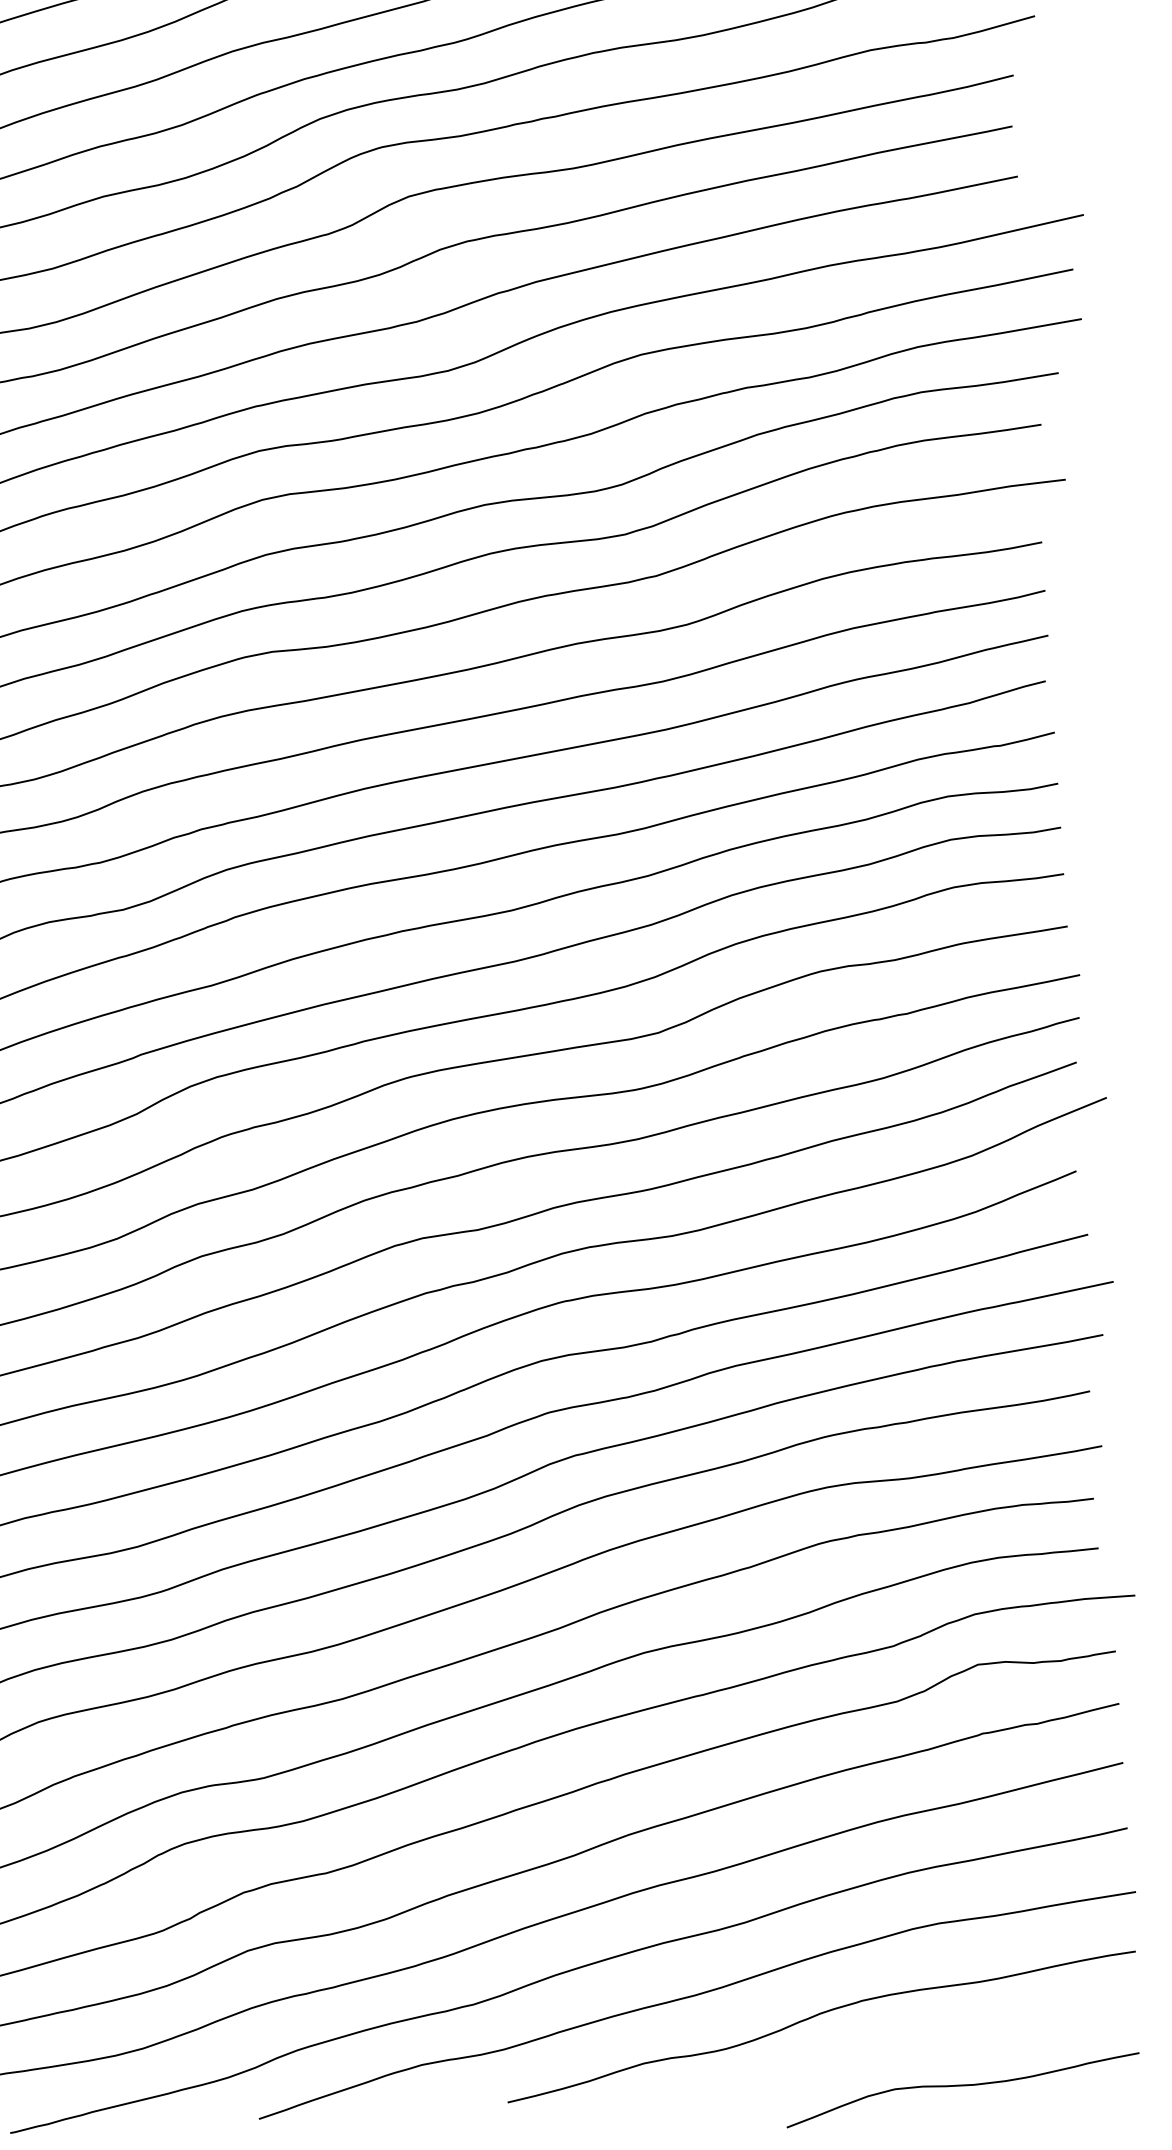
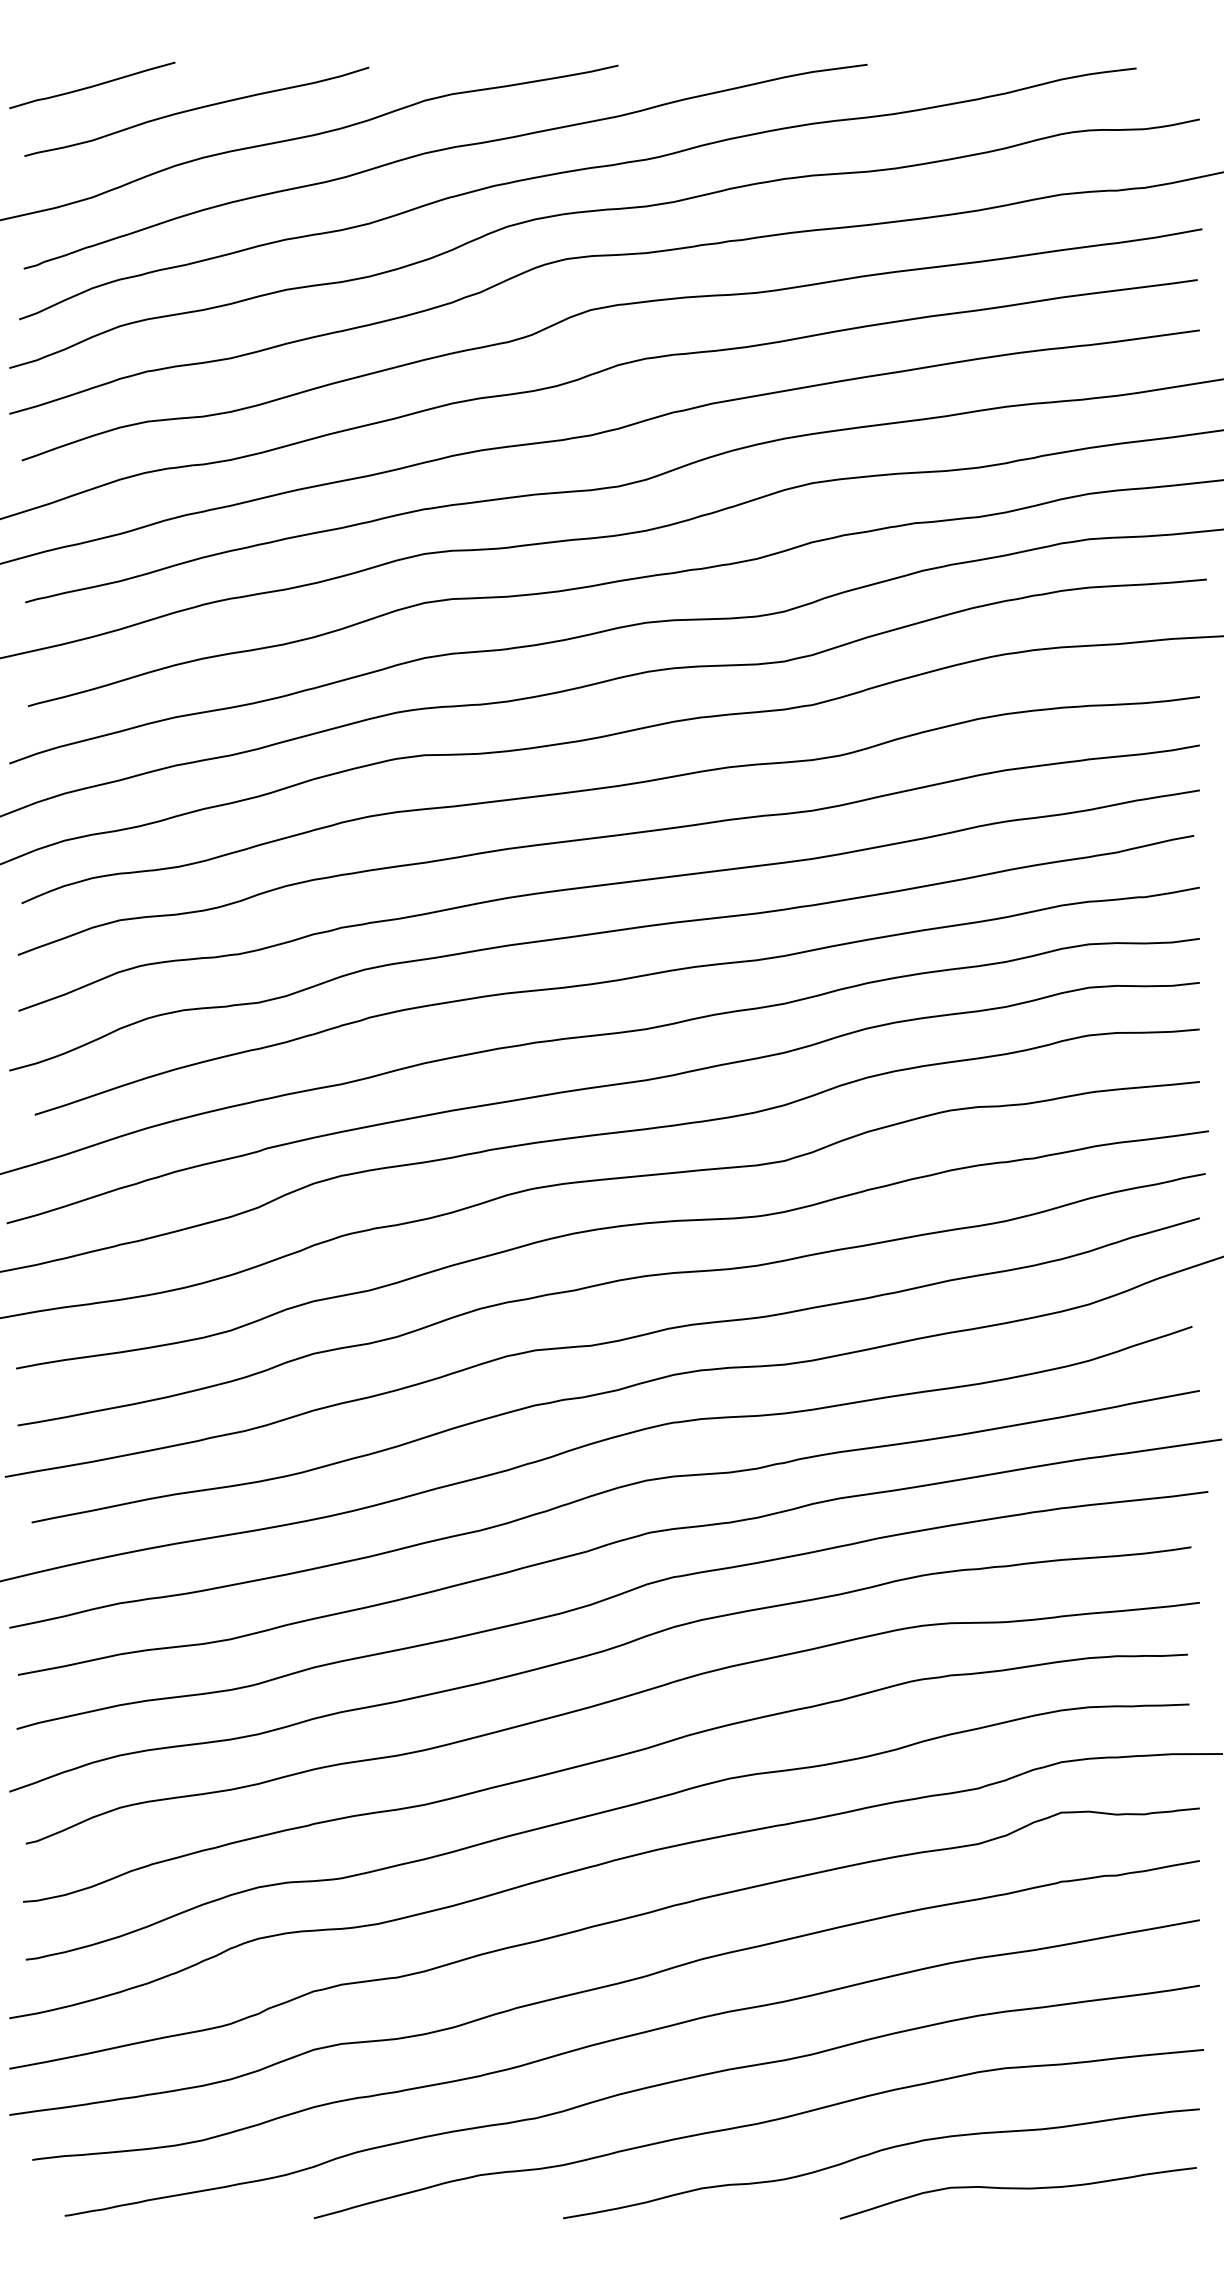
curve: (962, 2086) -> (1017, 2189), moved

